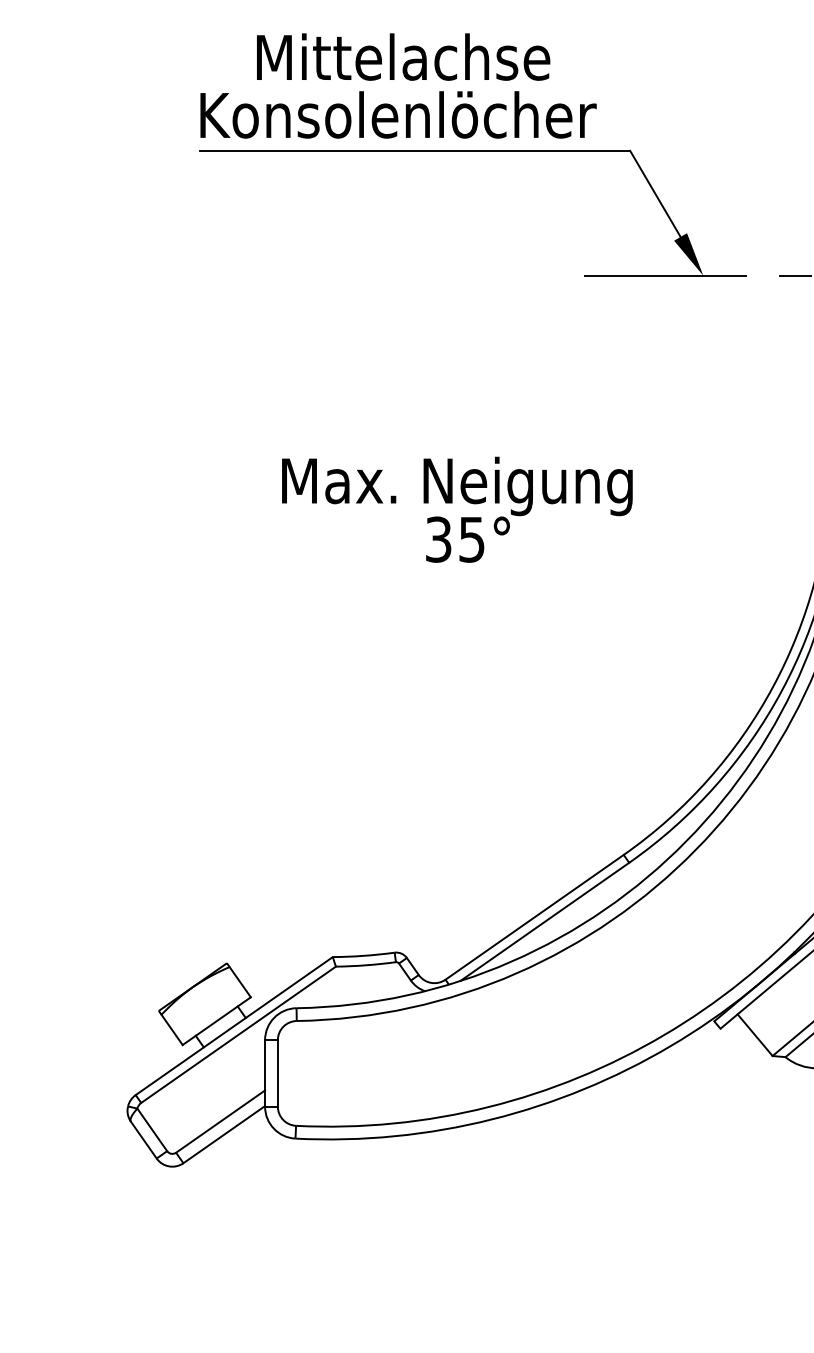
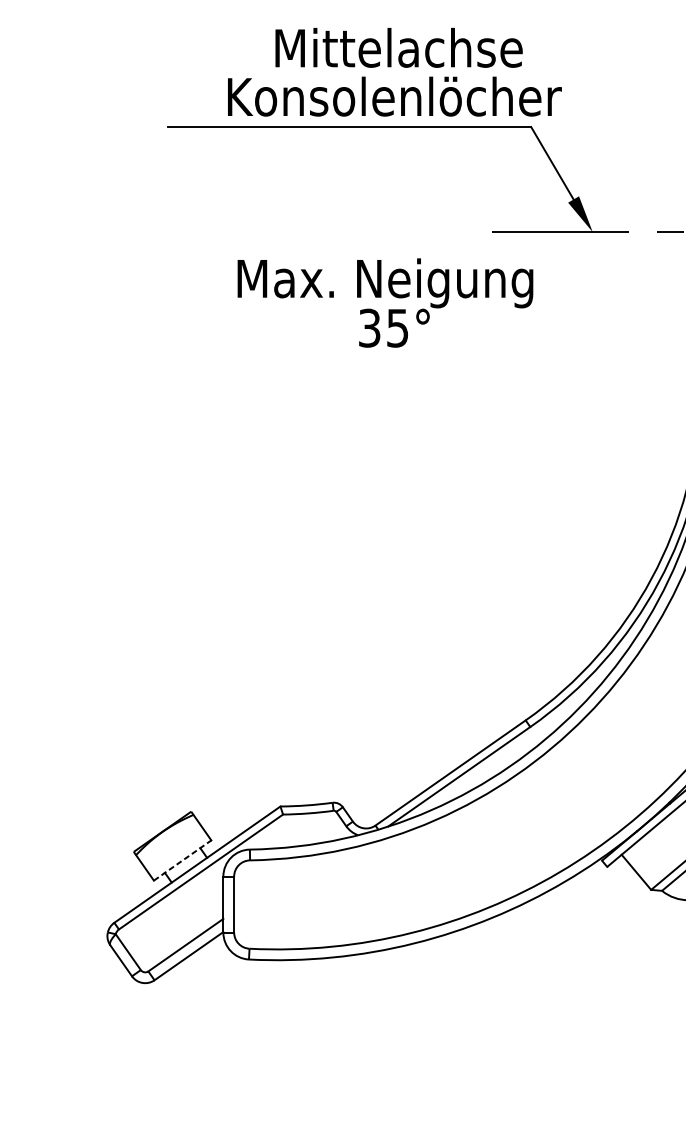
text: (398, 85) -> (394, 71), moved
text: (457, 509) -> (385, 302), moved
line: (216, 1021) -> (182, 860), solid -> dashed

